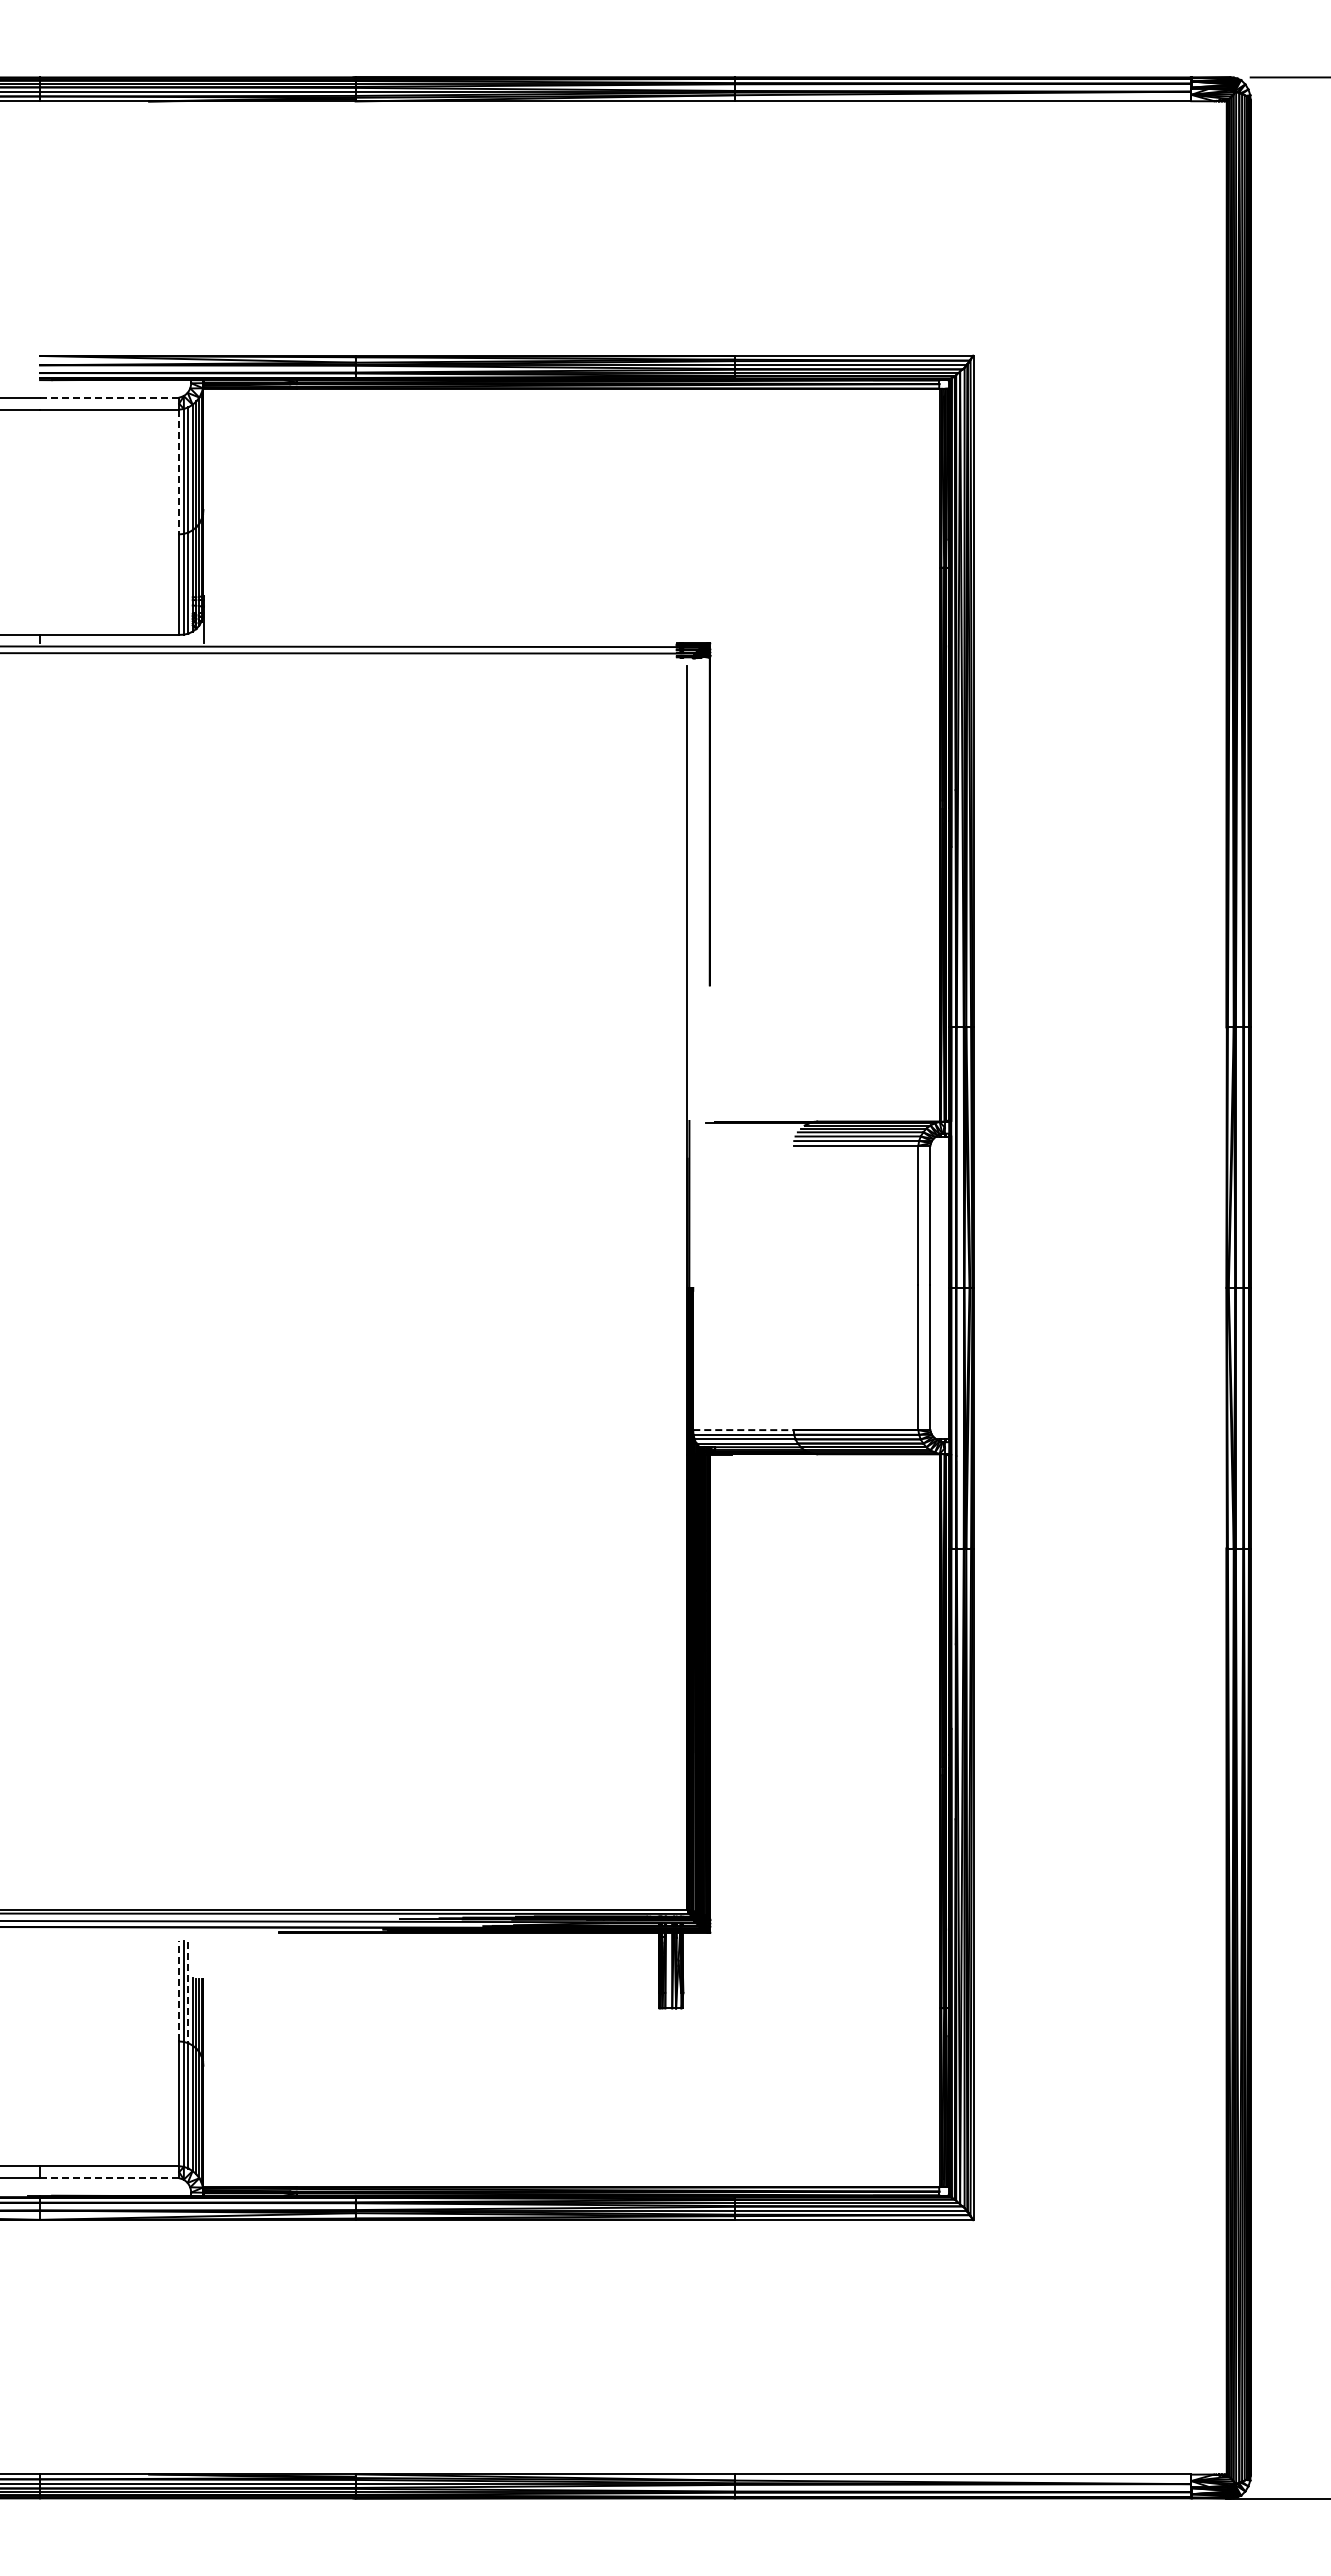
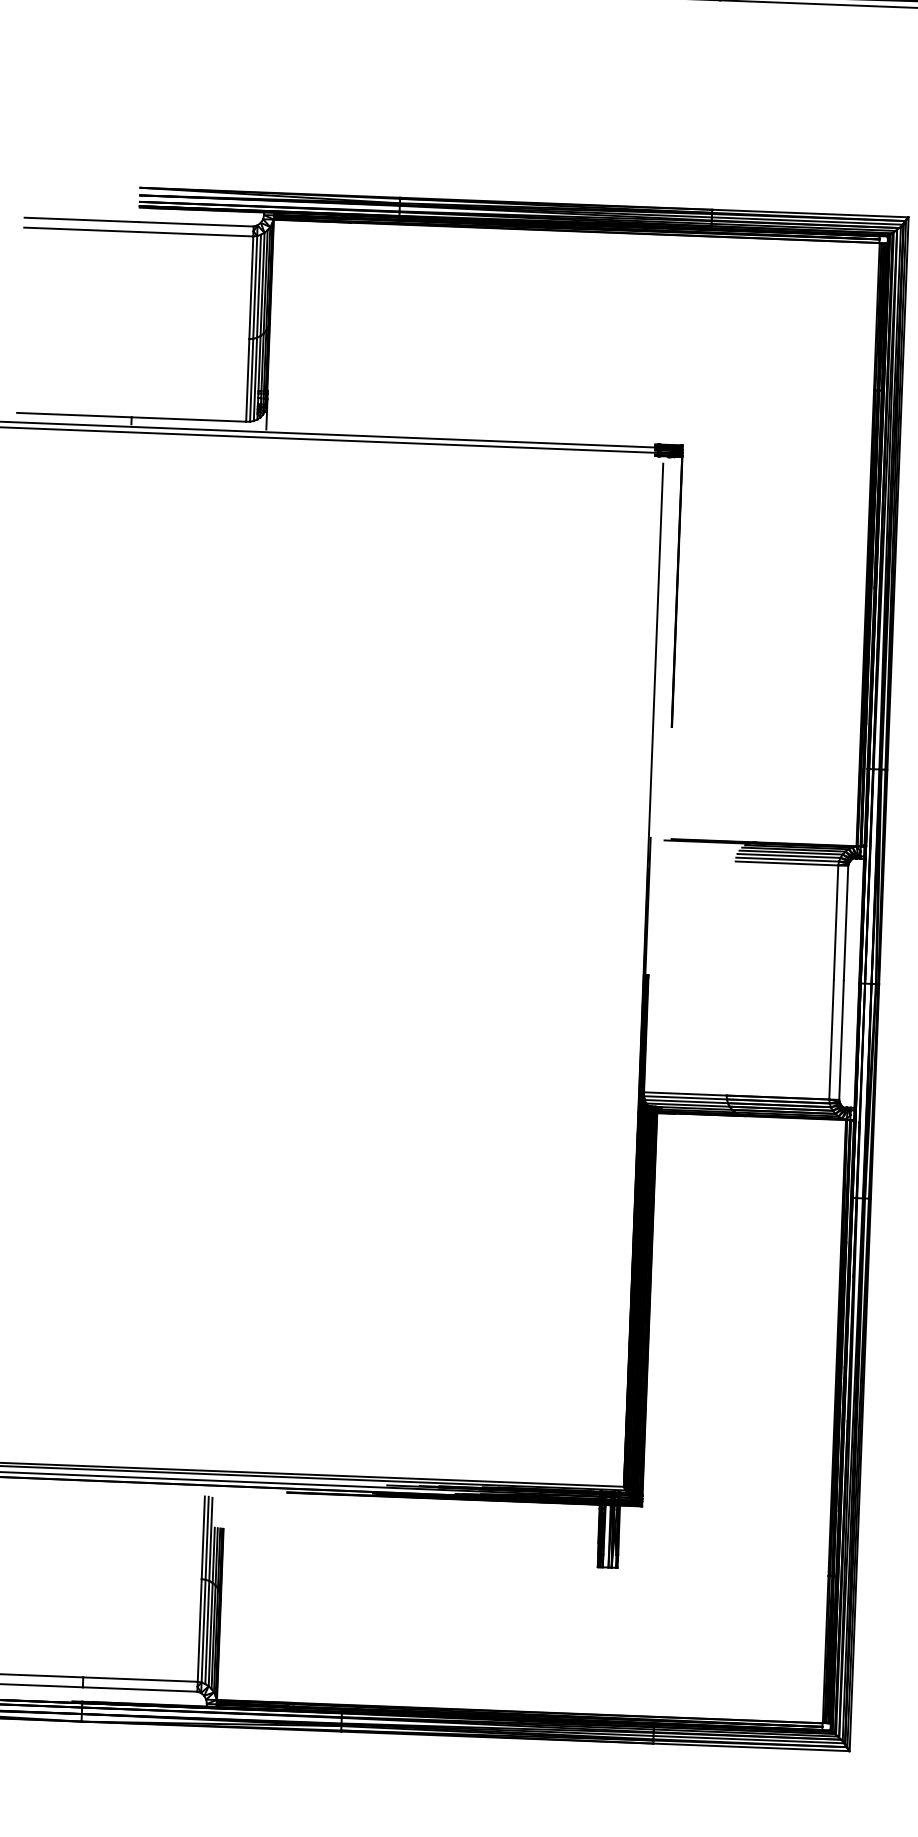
line: (109, 397) -> (196, 224), dashed -> solid
line: (179, 472) -> (251, 288), dashed -> solid
line: (743, 1430) -> (685, 1094), dashed -> solid
line: (179, 1990) -> (203, 1537), dashed -> solid
line: (188, 1992) -> (210, 1539), dashed -> solid
line: (109, 2178) -> (140, 1689), dashed -> solid

